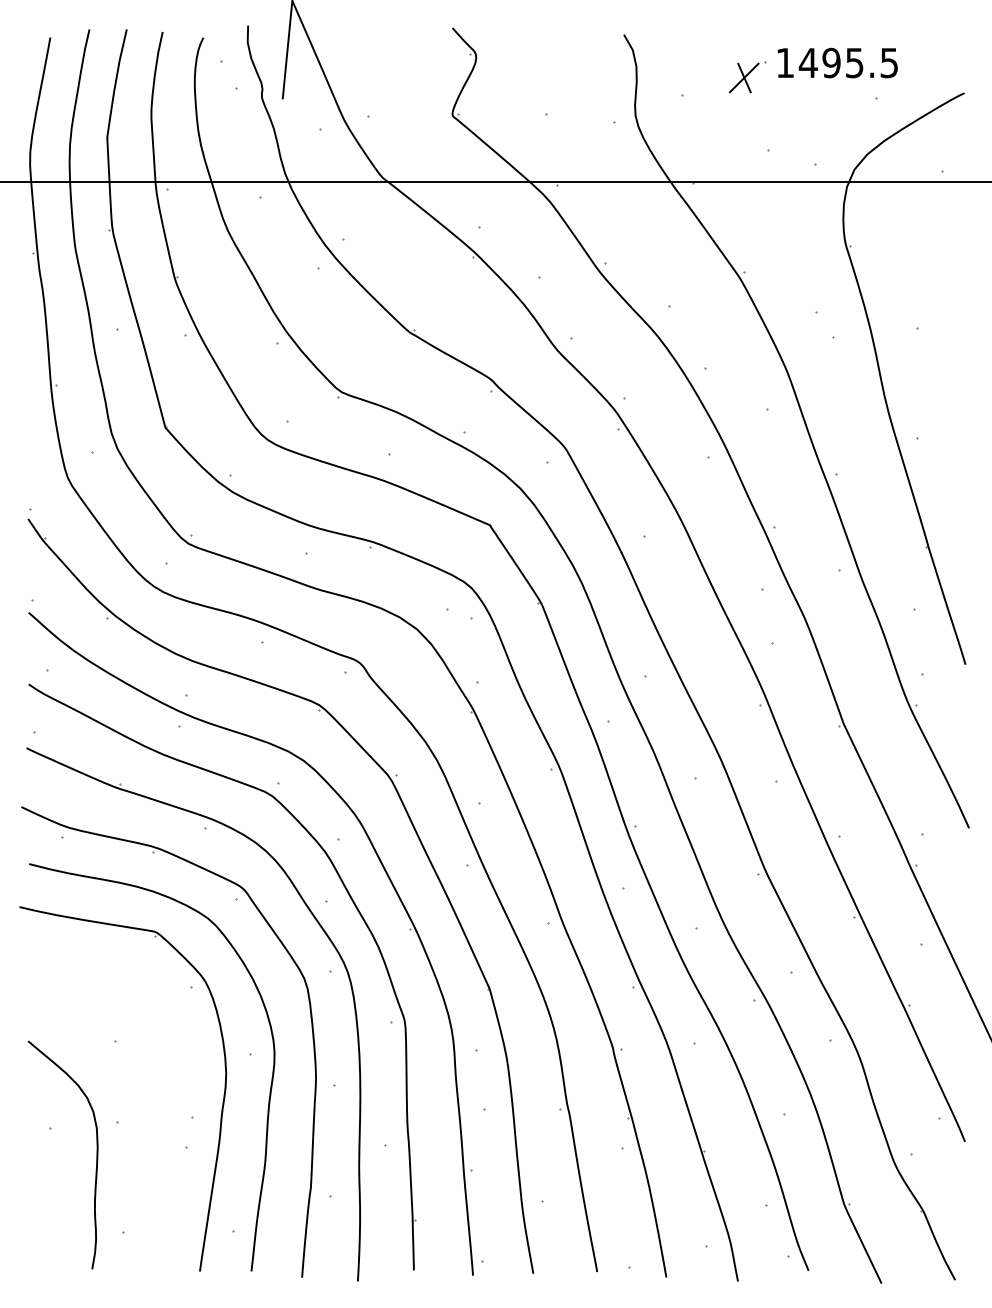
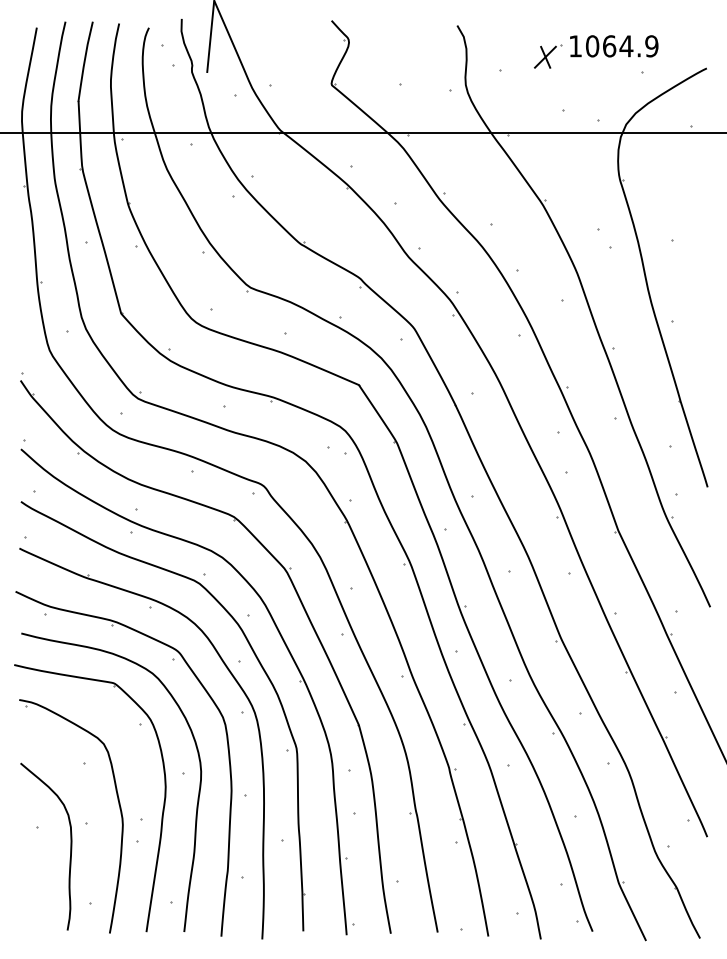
text: (848, 62) -> (621, 45), 1495.5 -> 1064.9
part: (162, 1099) -> (119, 806), added

